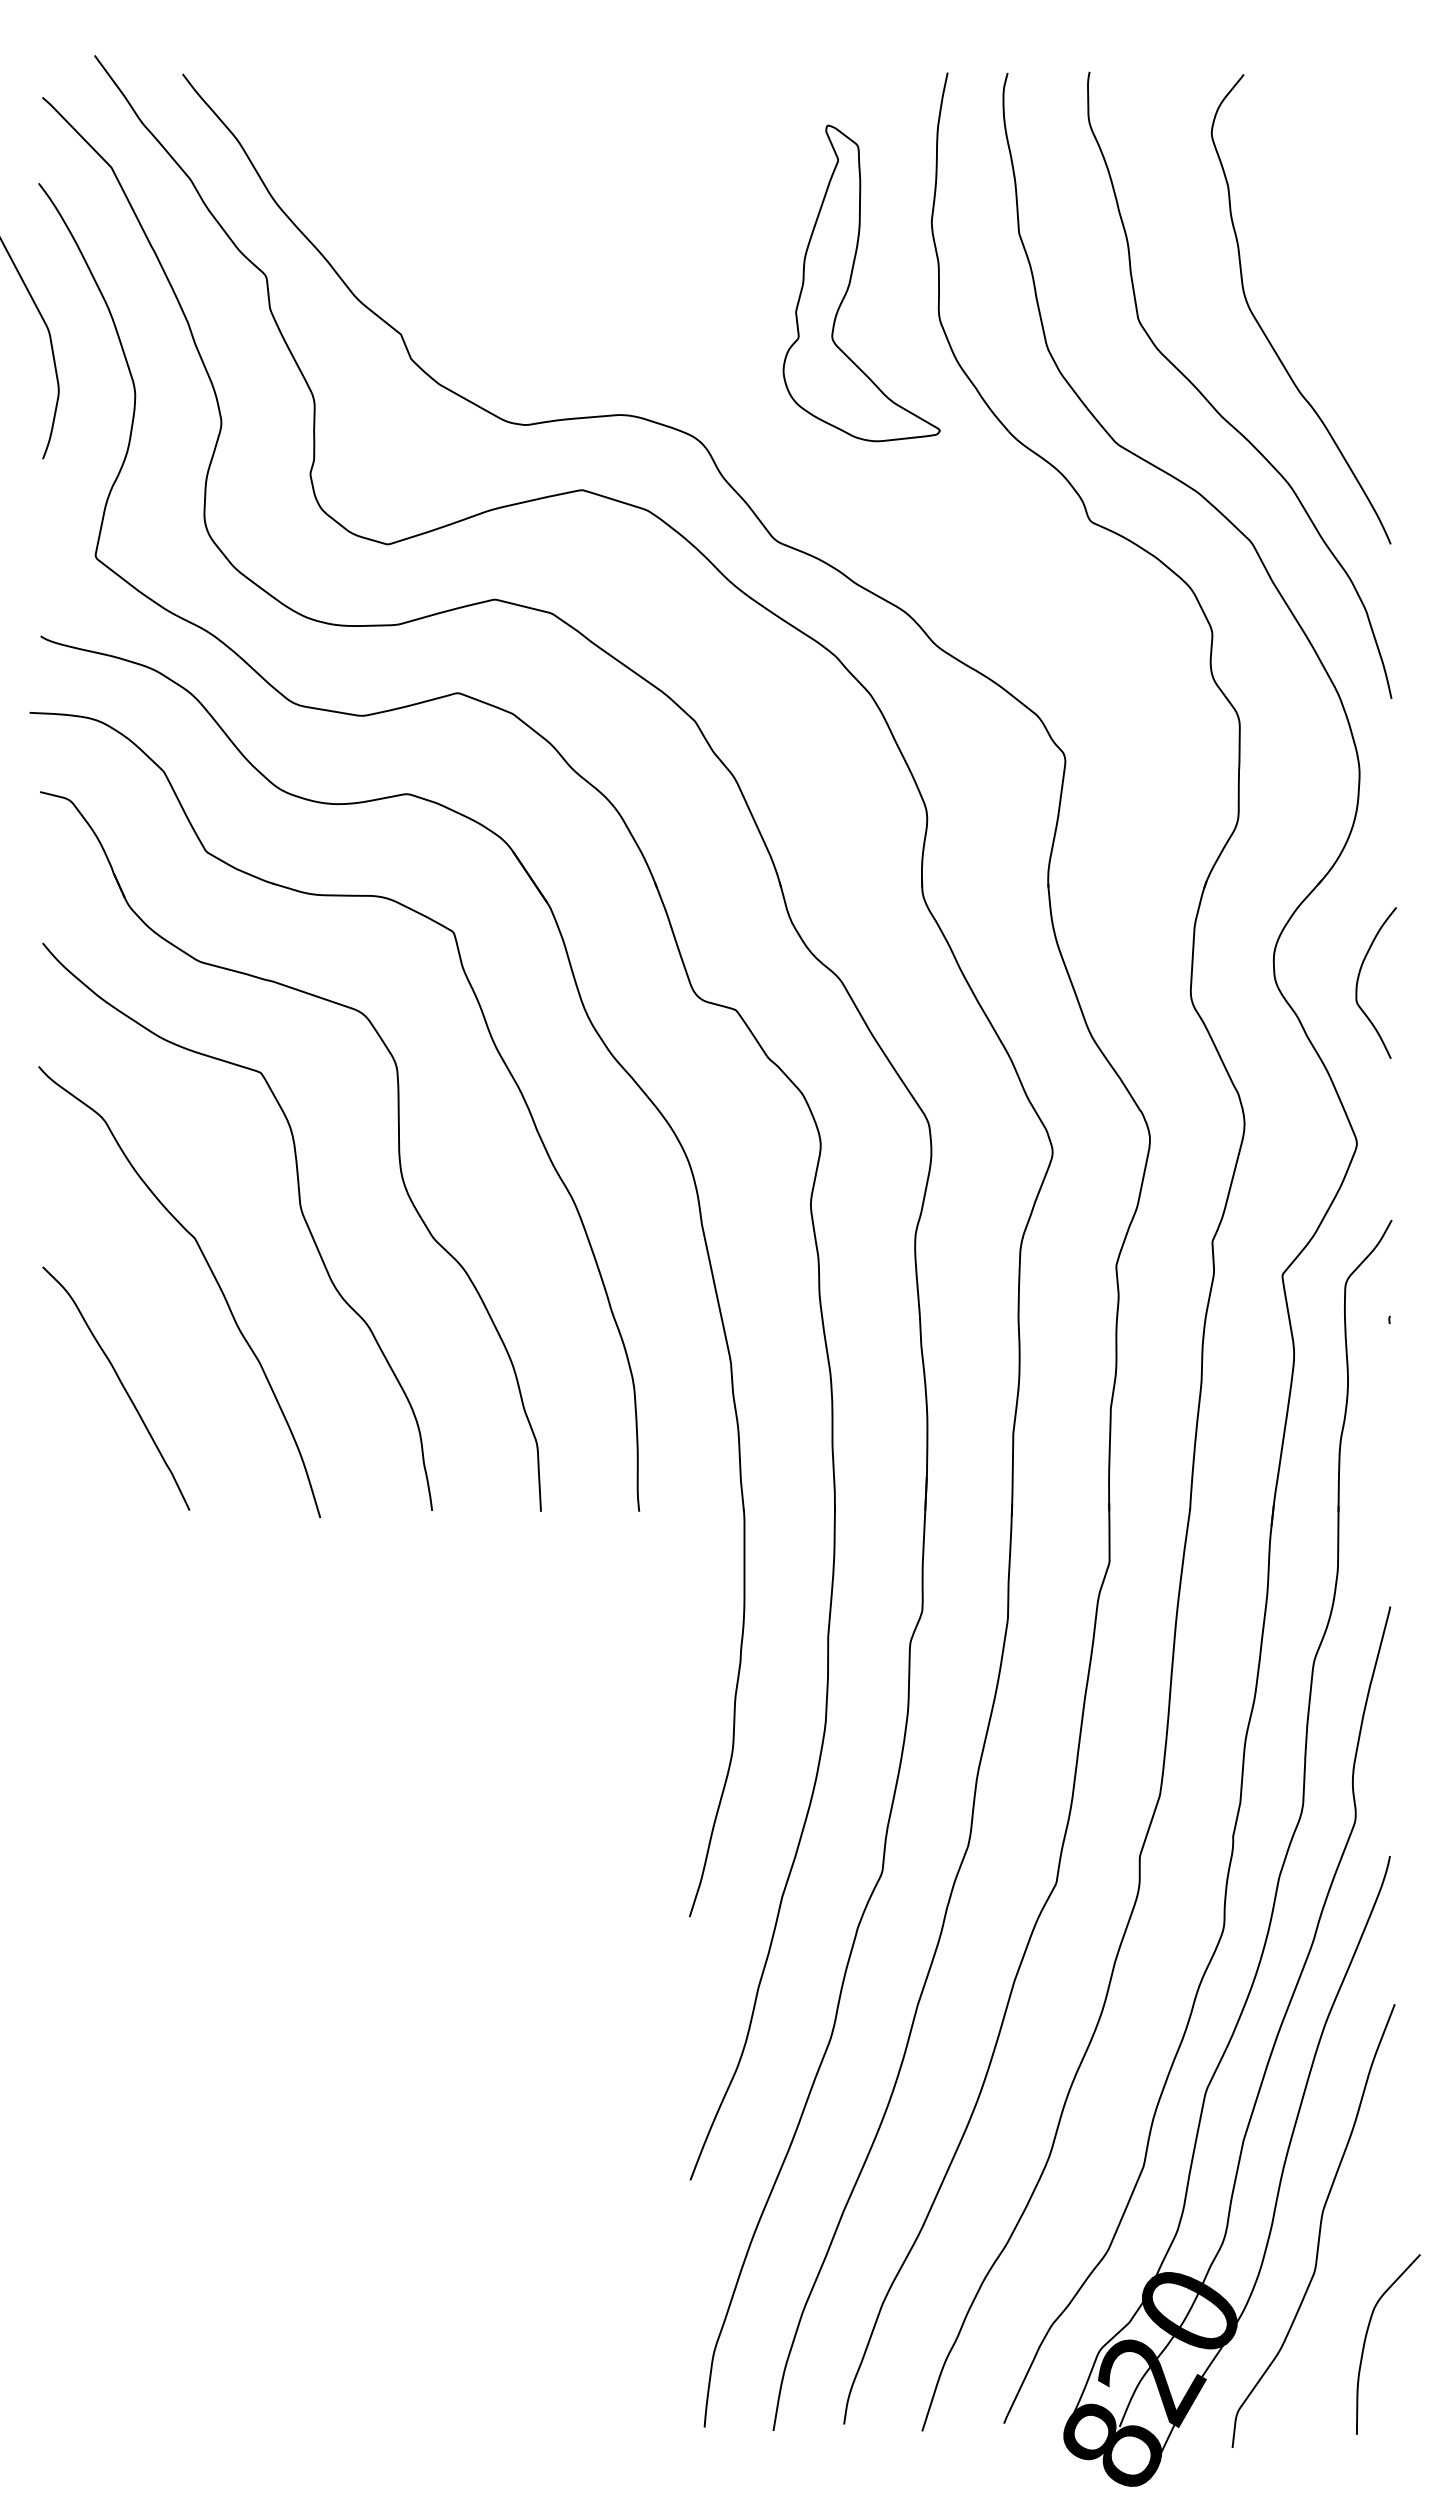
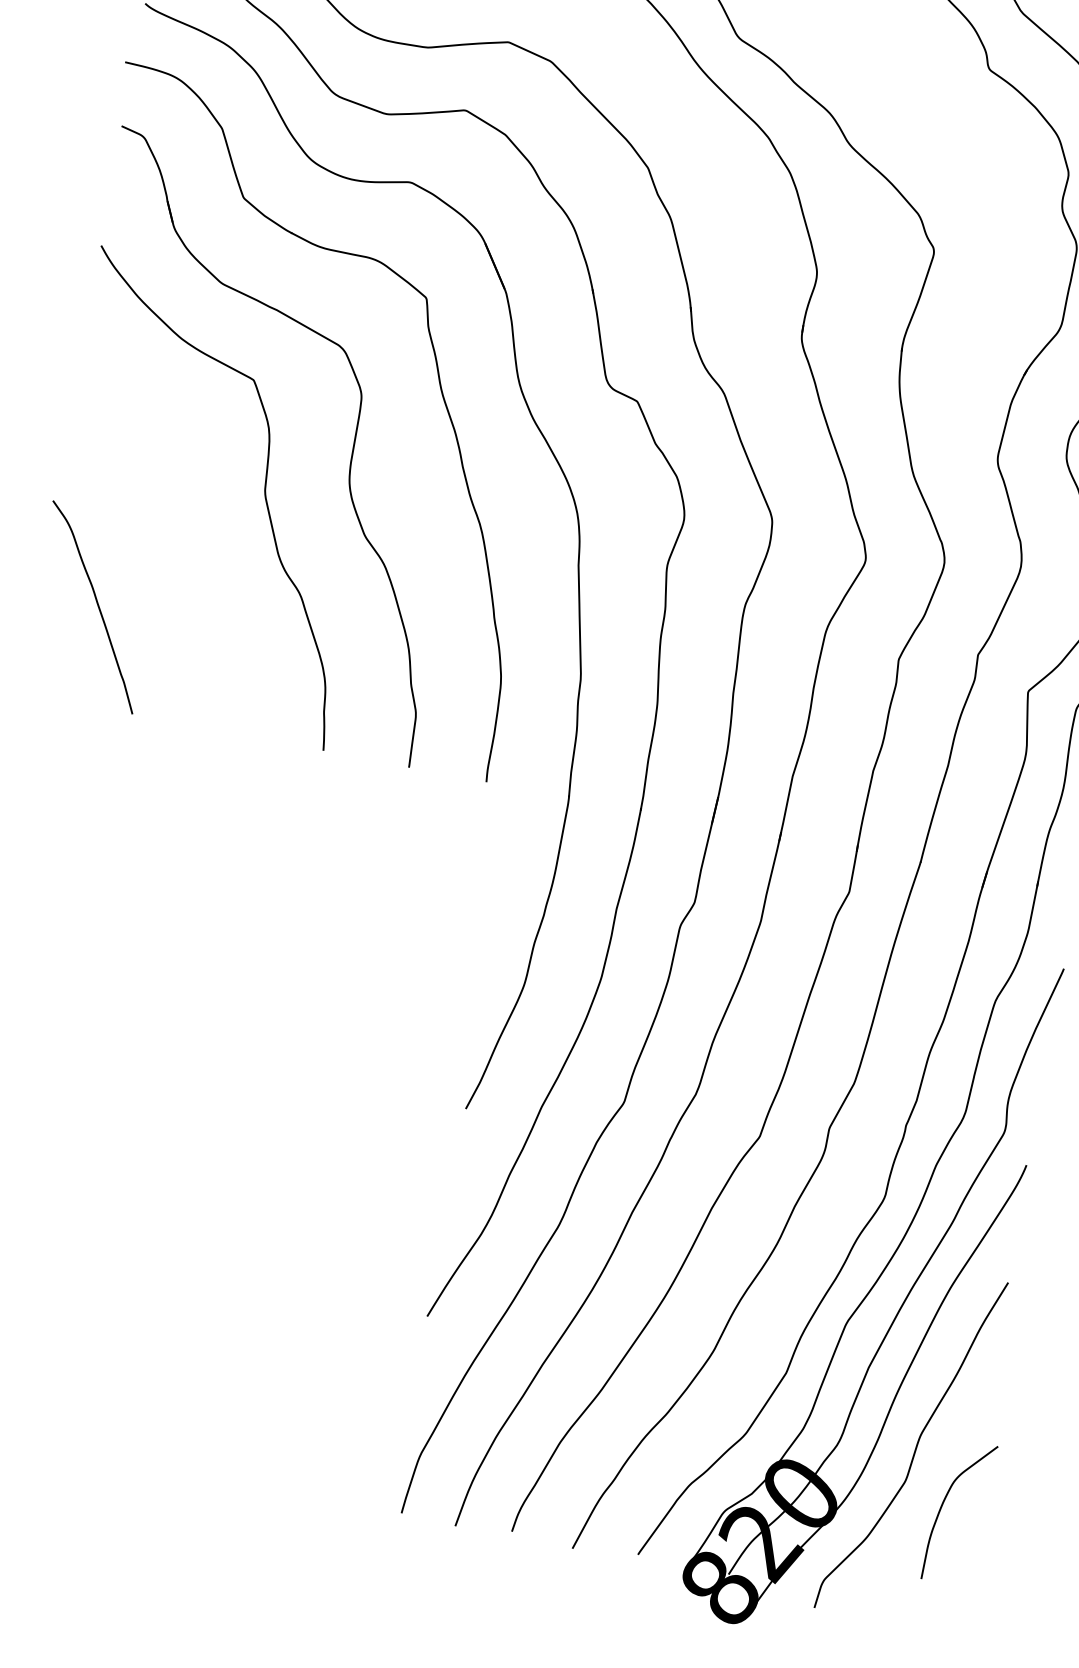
curve: (212, 1275) -> (185, 532), removed
curve: (1366, 2339) -> (943, 1505), moved

